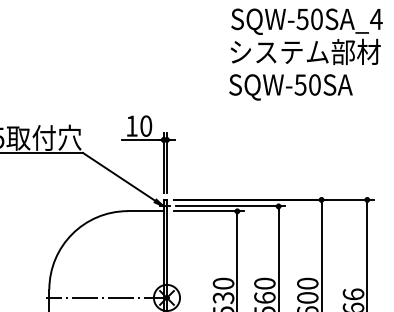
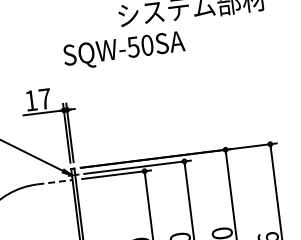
text: (290, 87) -> (123, 50), moved
text: (146, 125) -> (45, 98), 10 -> 17
line: (145, 211) -> (54, 182), solid -> dashed

